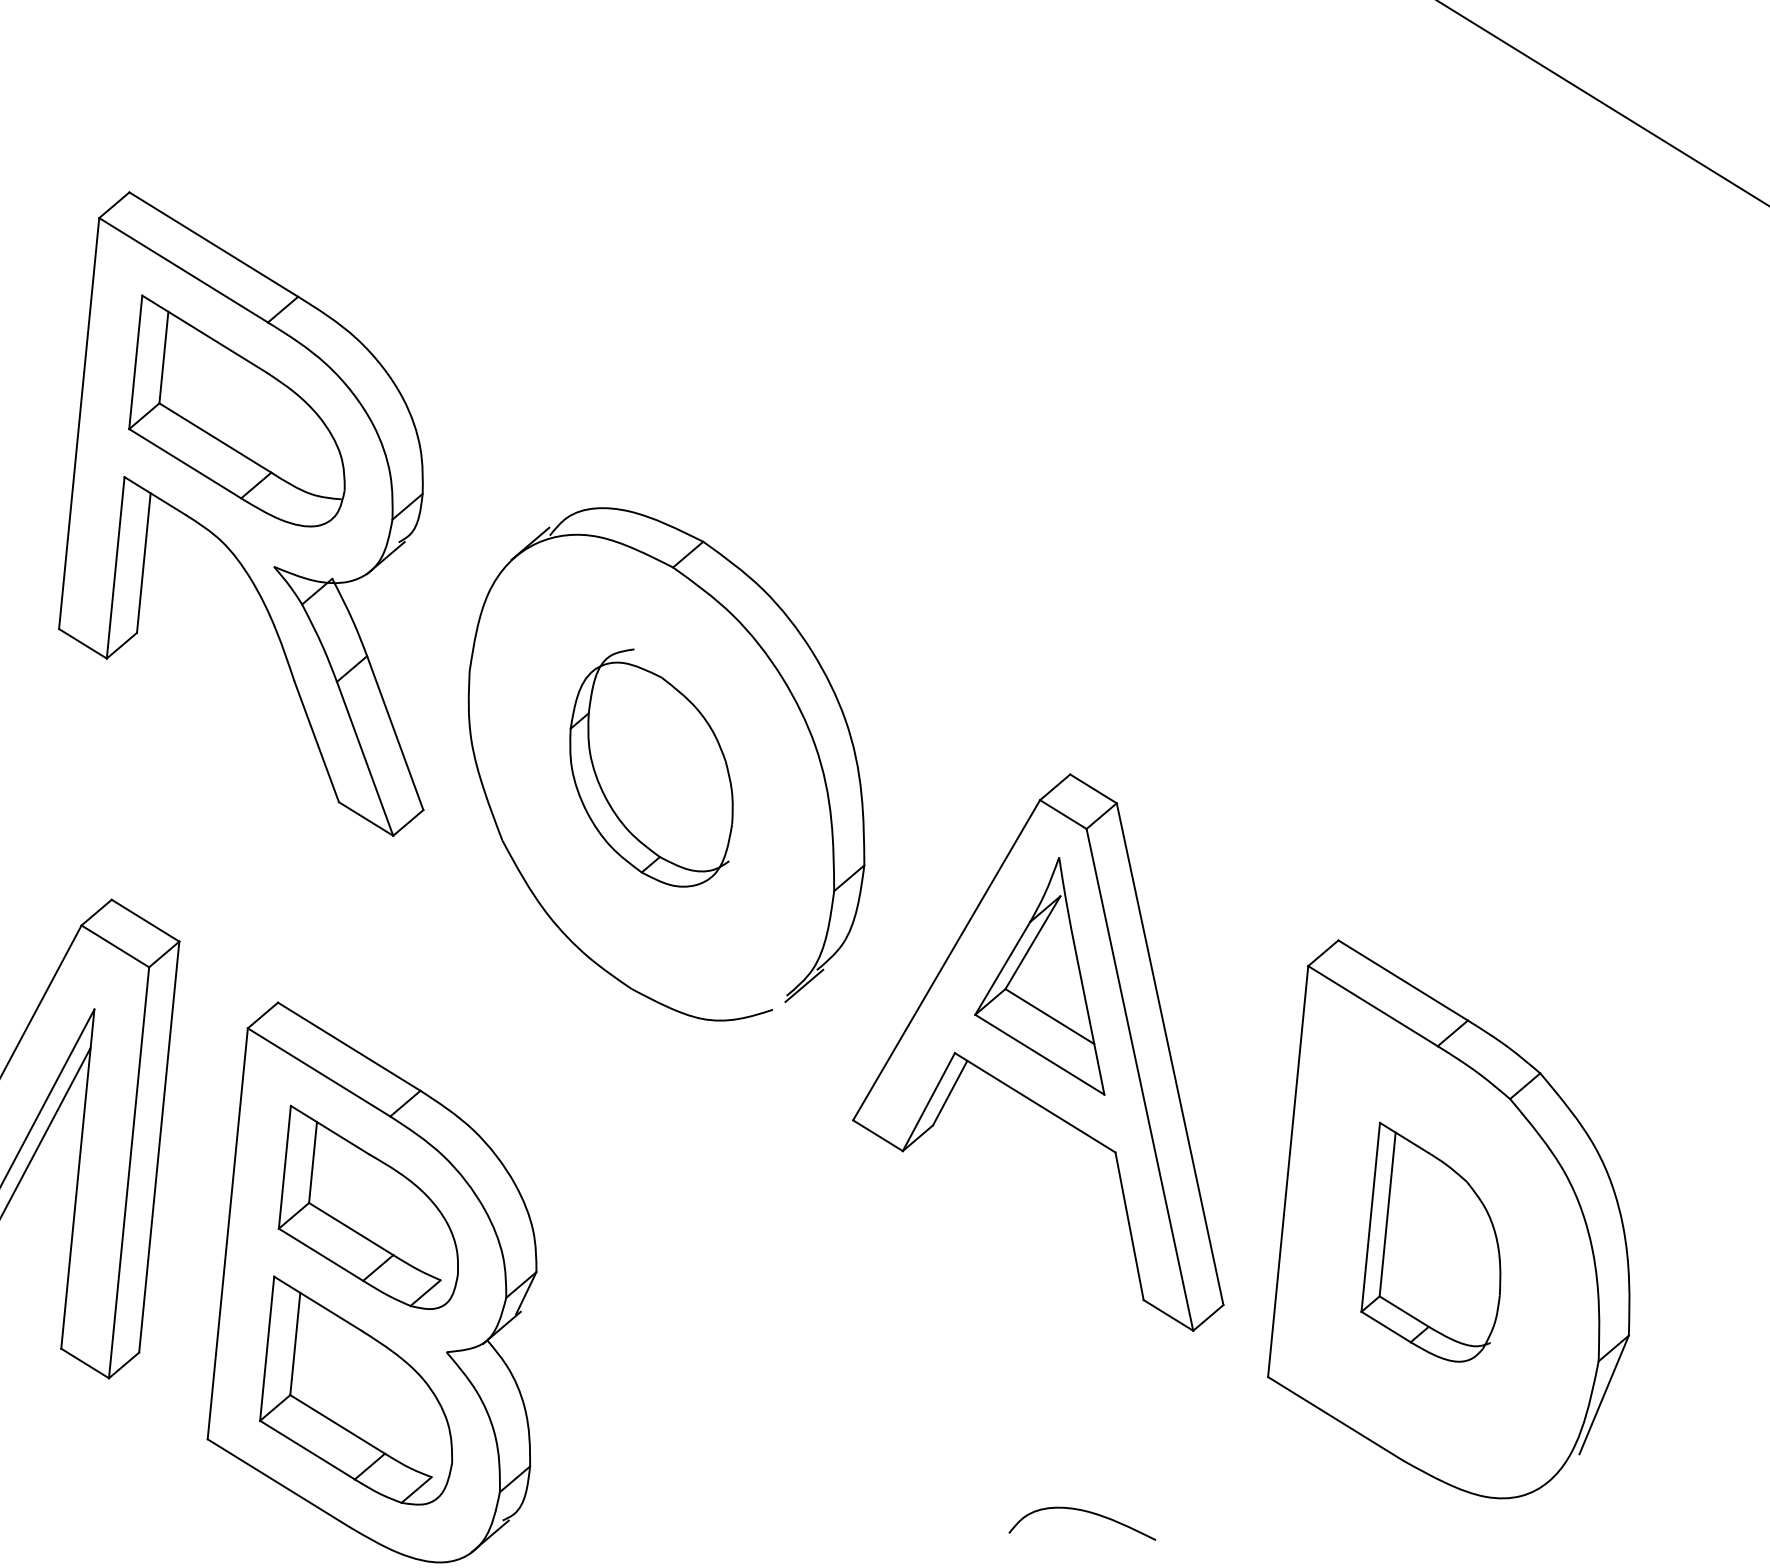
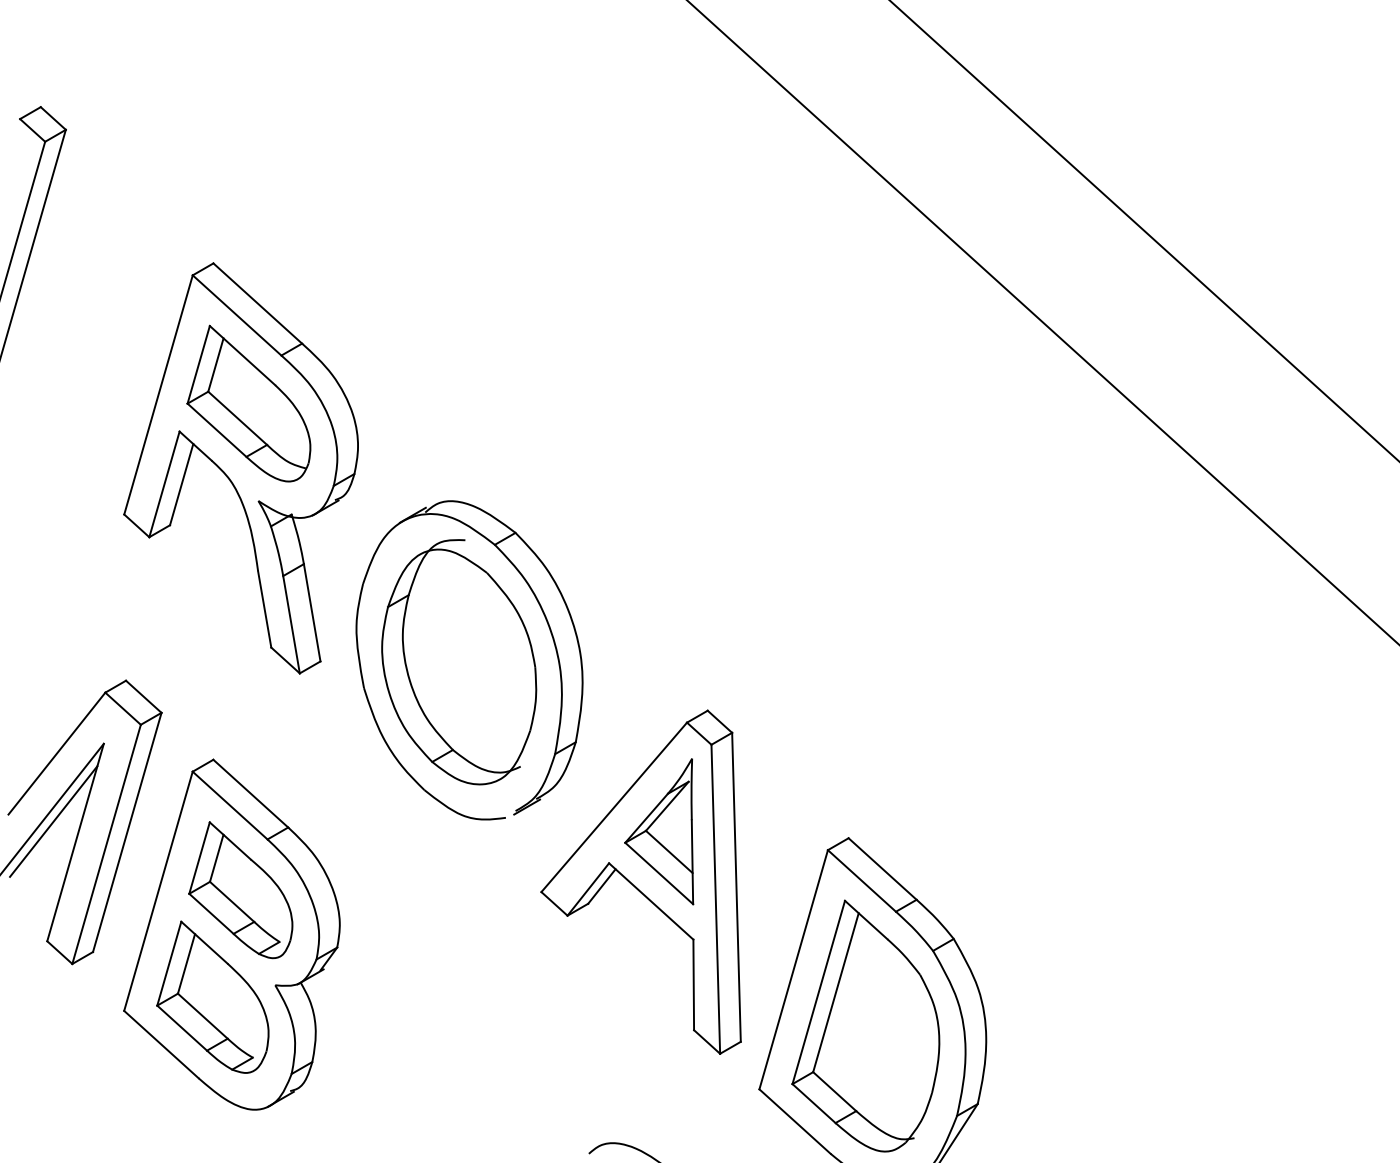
part: (650, 770) -> (459, 662), size x1.67
part: (1422, 1241) -> (865, 1025), size x1.67

